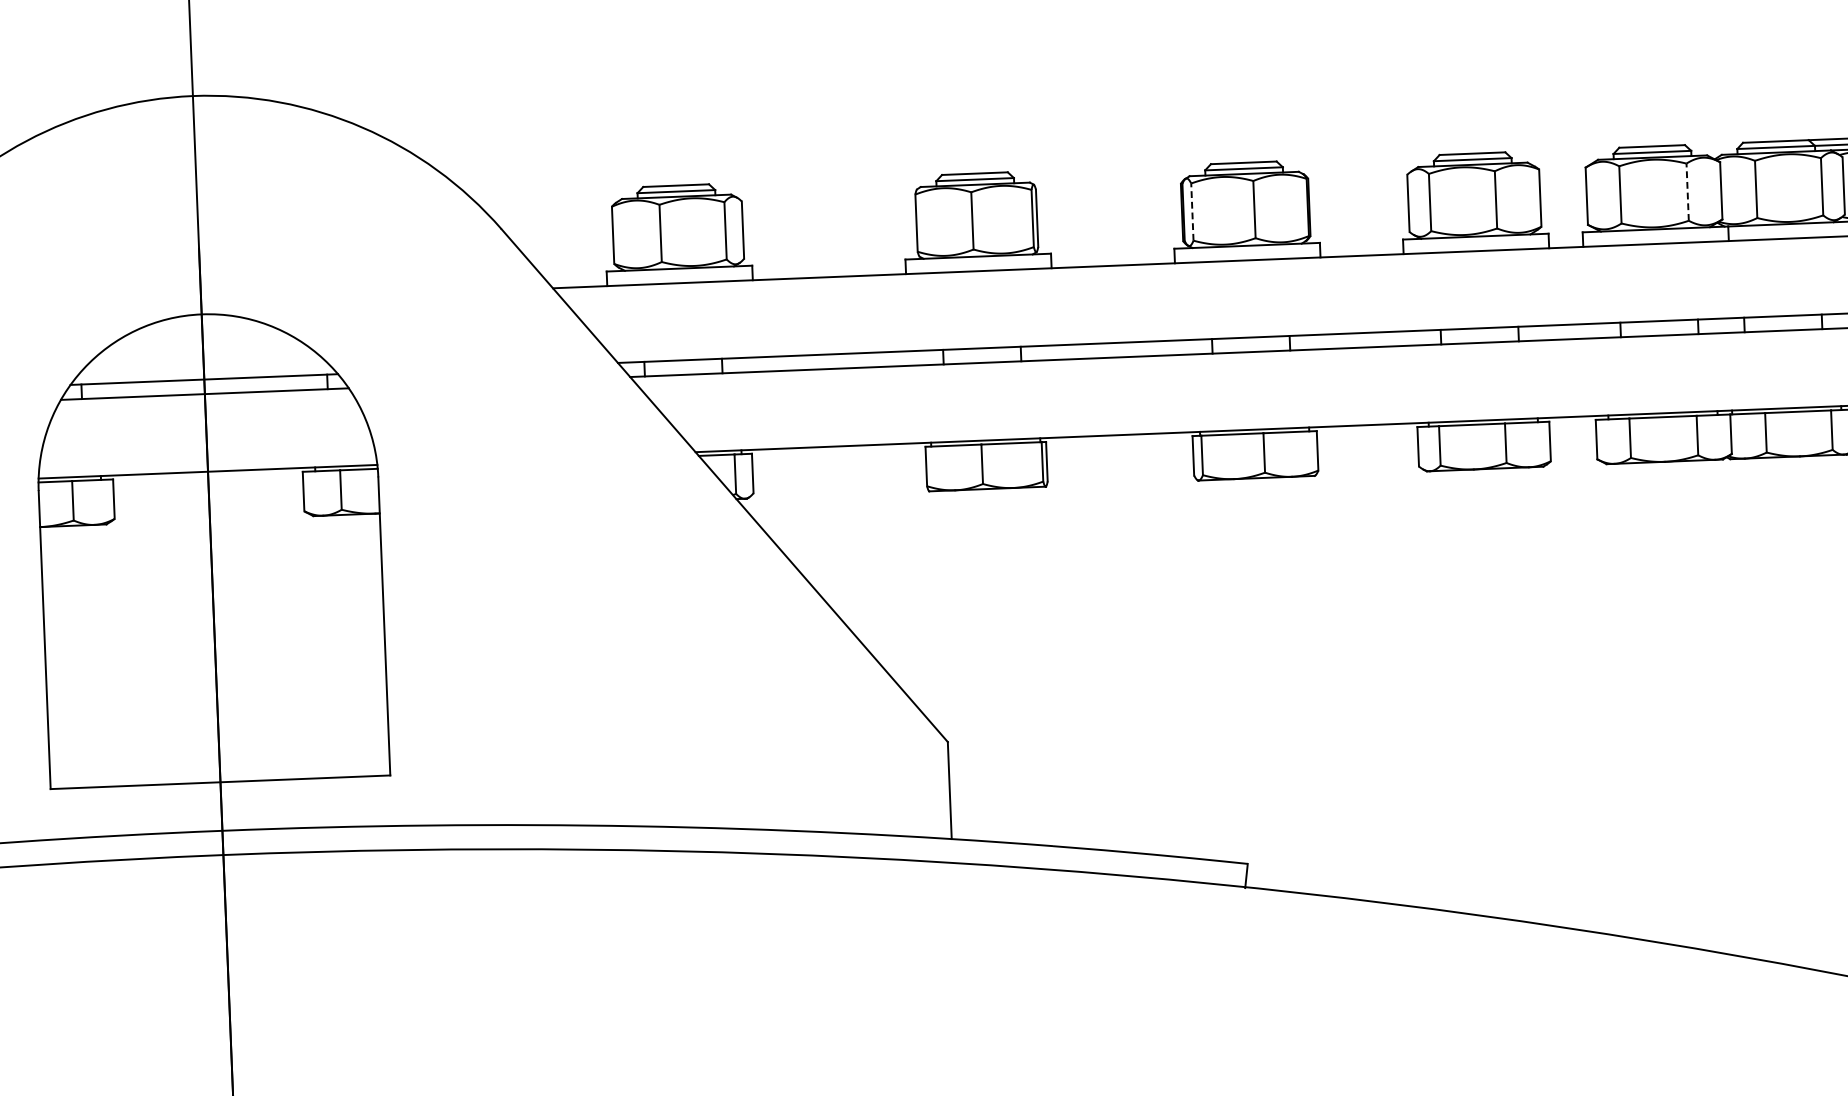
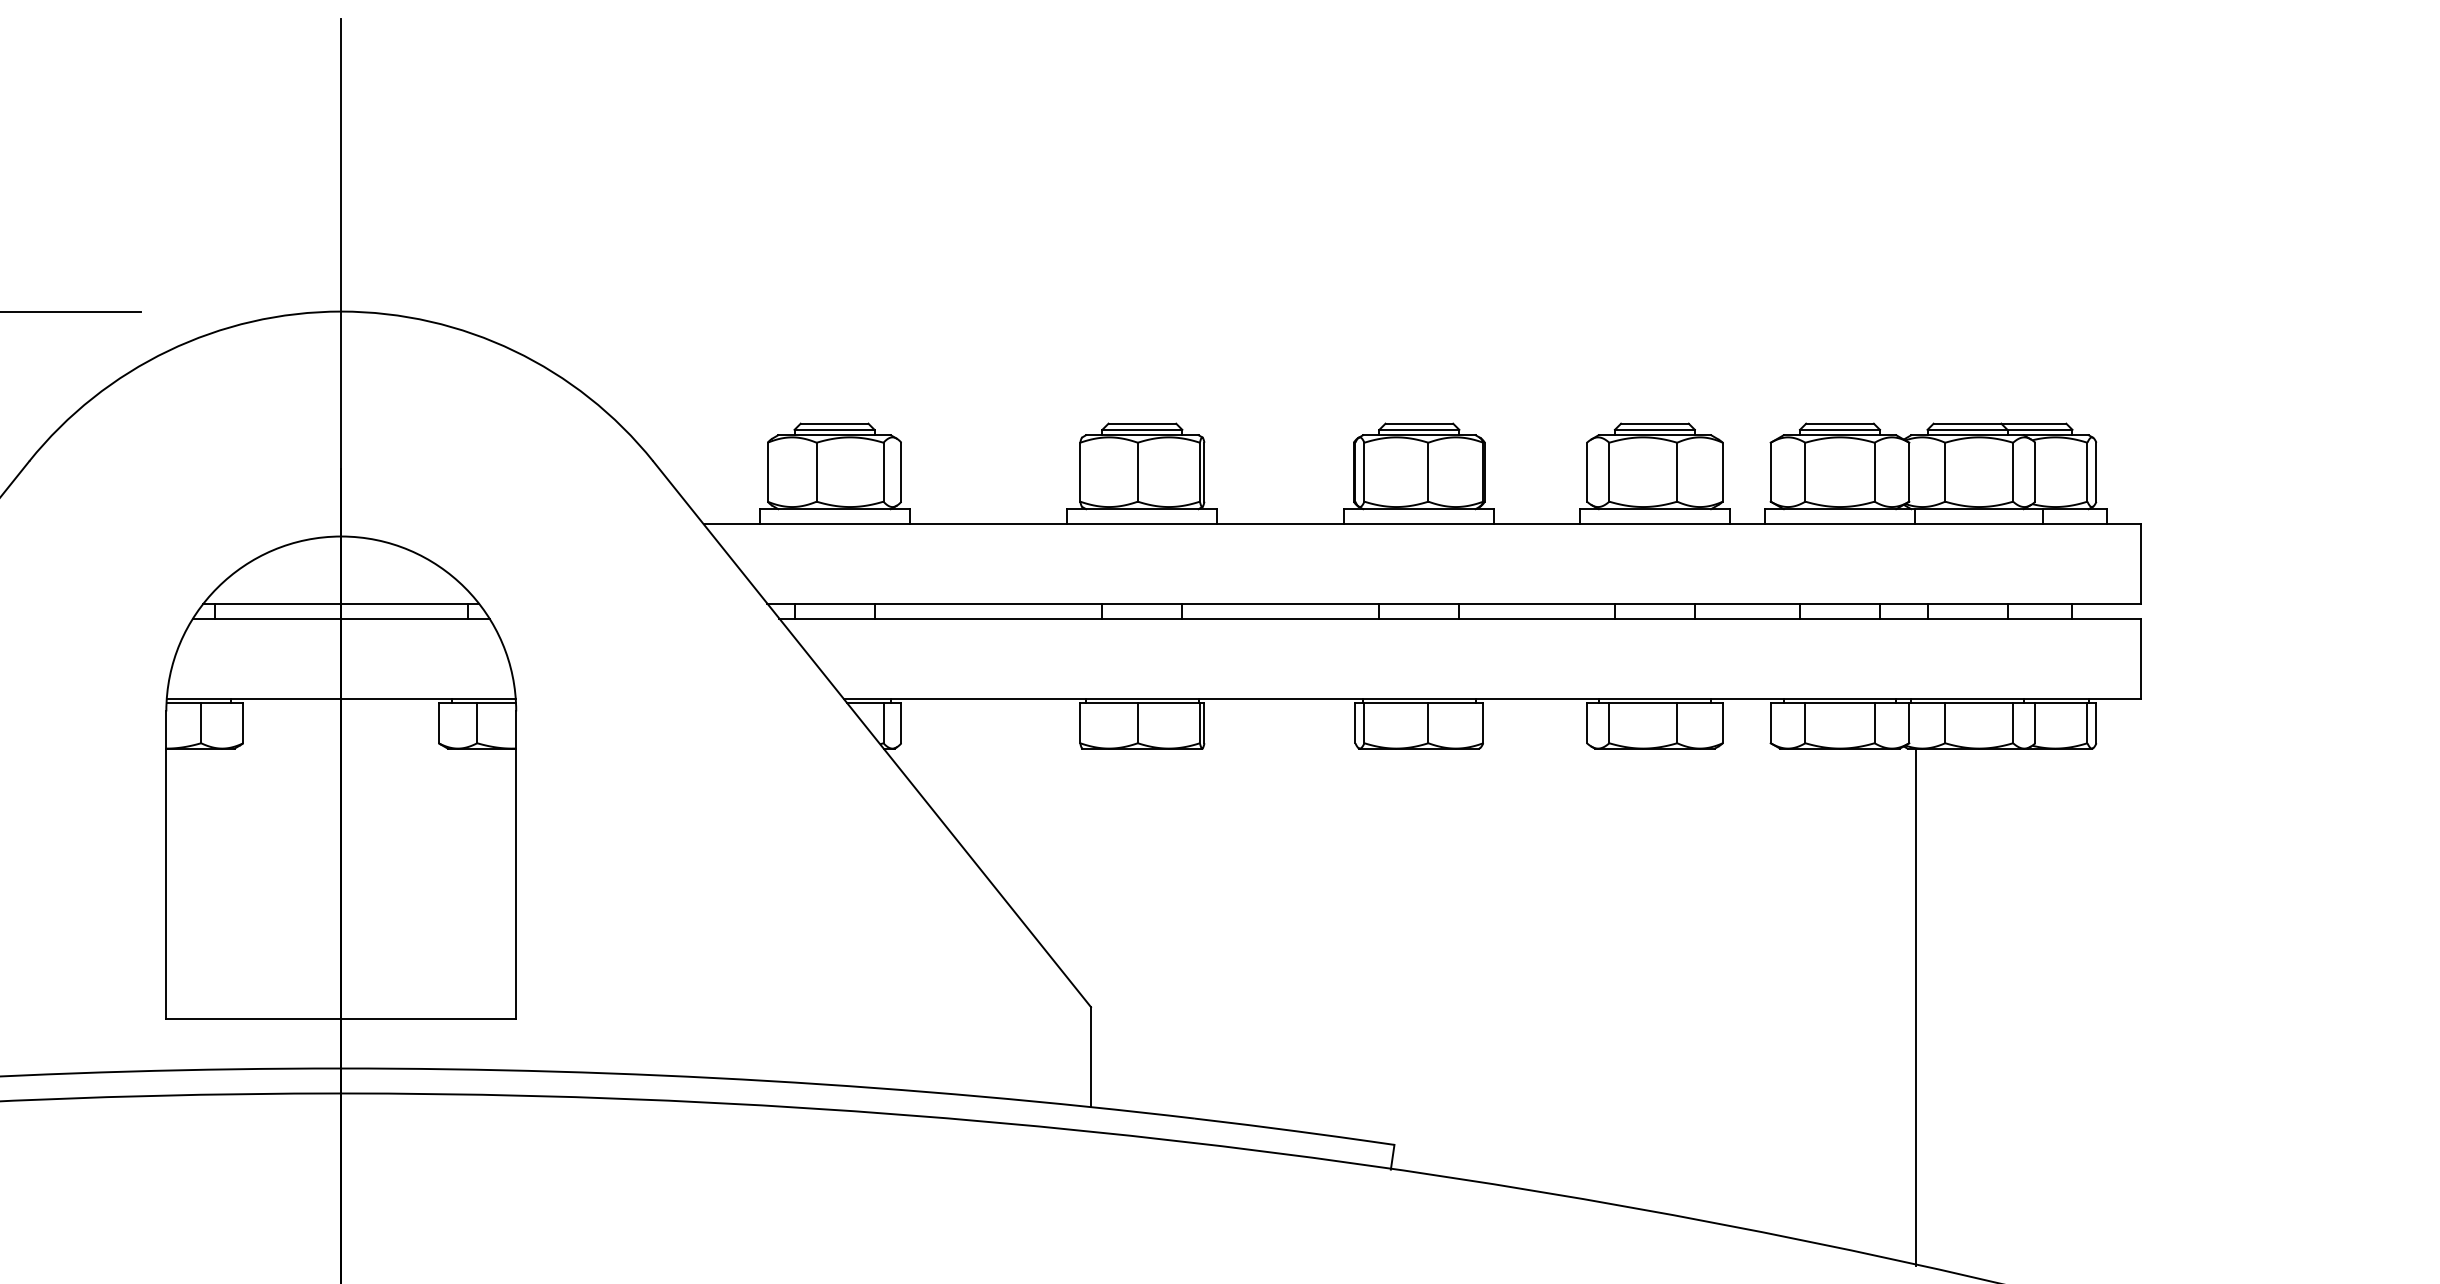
line: (1687, 191) -> (1874, 471), dashed -> solid
line: (1192, 211) -> (1364, 471), dashed -> solid
line: (1748, 709) -> (1915, 1006), added

